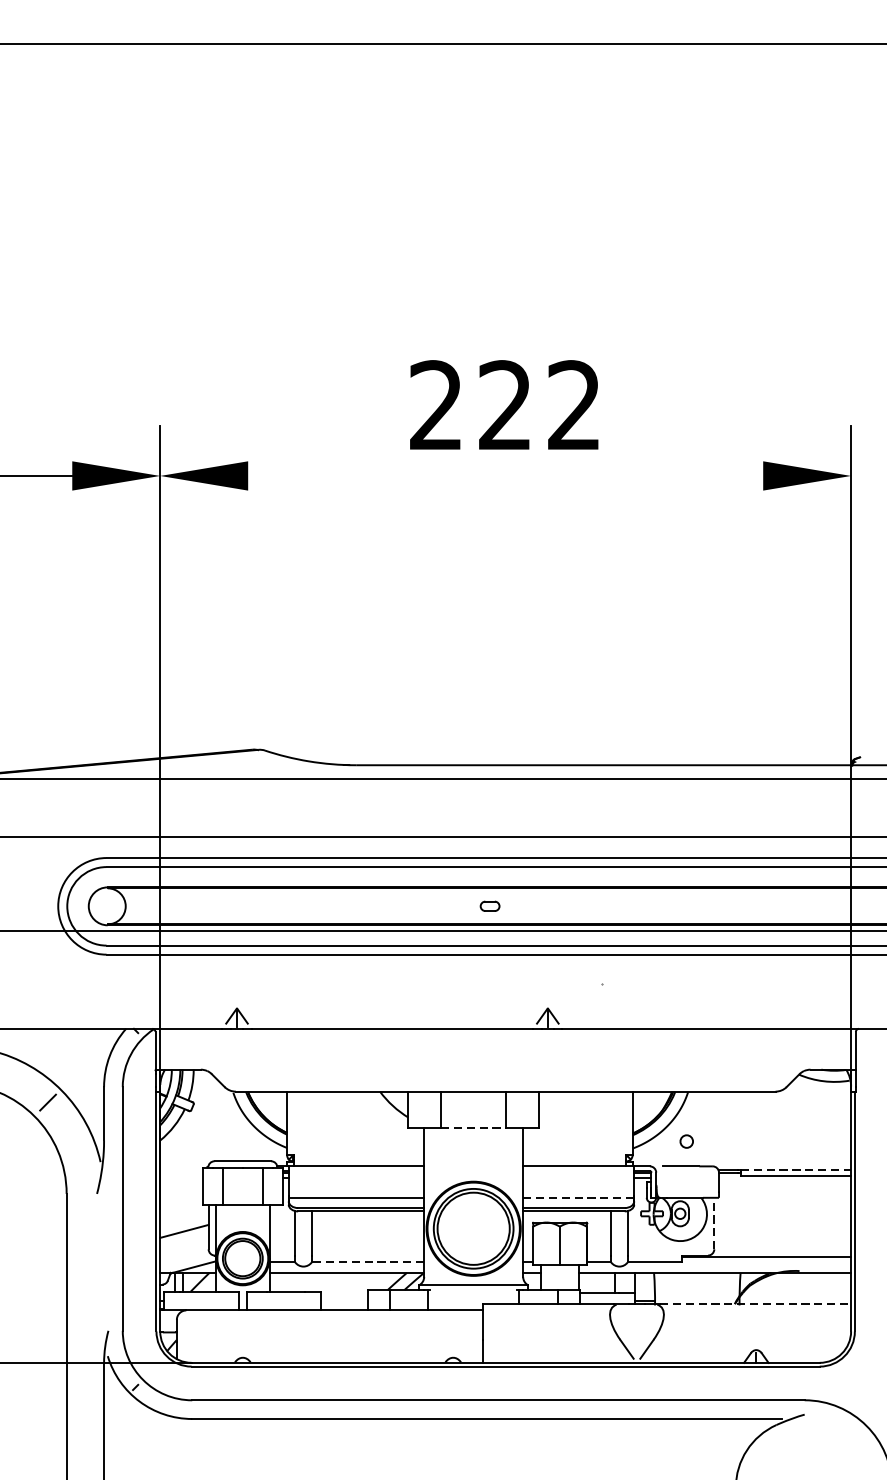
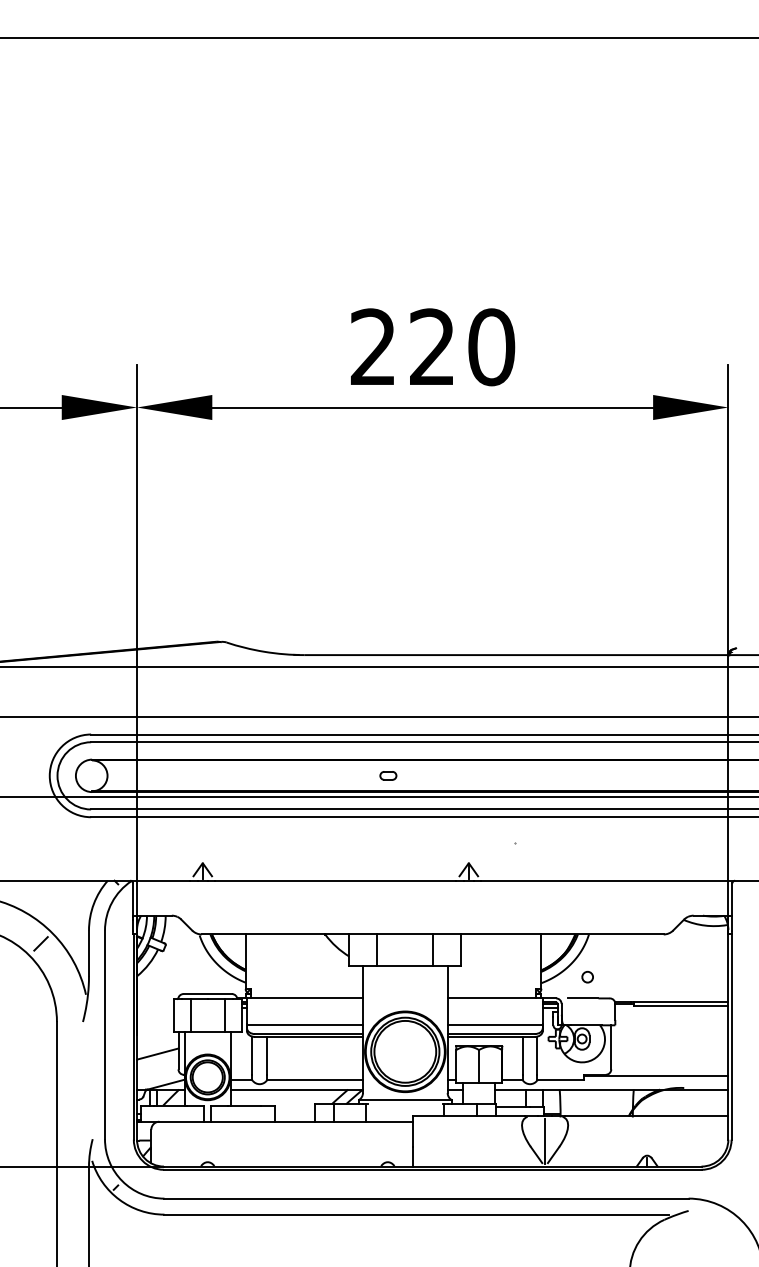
text: (574, 405) -> (491, 347), 222 -> 220
line: (505, 475) -> (432, 407), added
part: (490, 905) -> (388, 775), moved
line: (473, 1127) -> (405, 965), dashed -> solid
line: (796, 1169) -> (681, 1001), dashed -> solid
line: (579, 1198) -> (495, 1025), dashed -> solid
line: (714, 1222) -> (611, 1046), dashed -> solid
line: (368, 1262) -> (315, 1080), dashed -> solid
line: (755, 1304) -> (646, 1116), dashed -> solid
line: (637, 1332) -> (545, 1140), added

